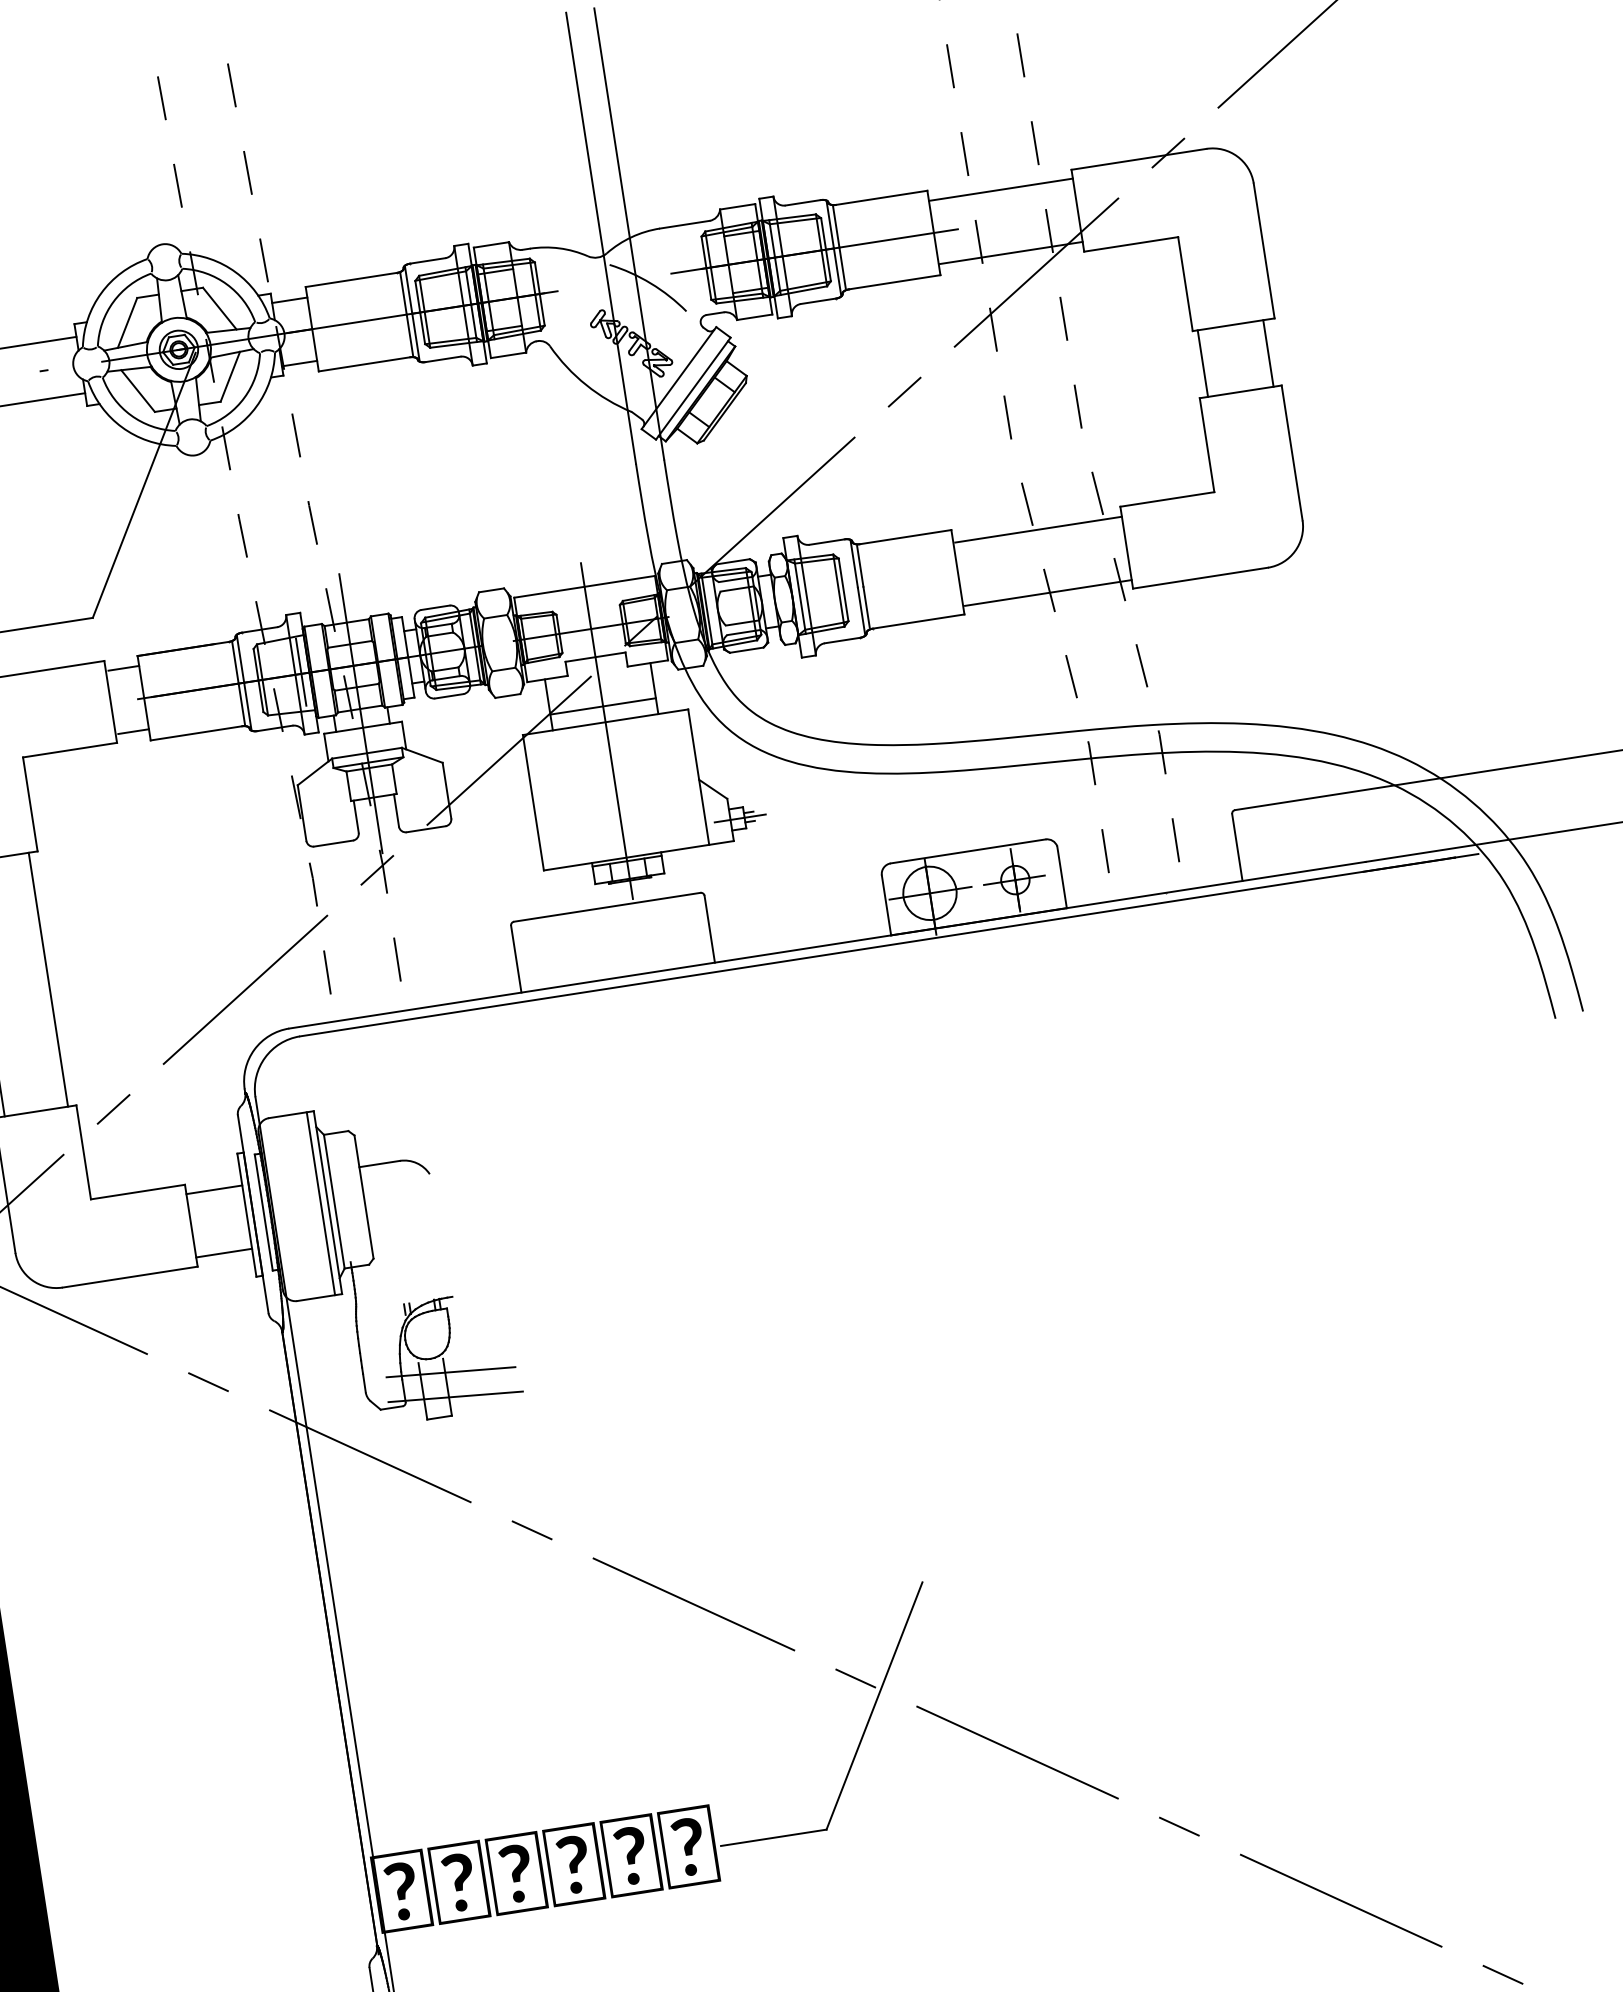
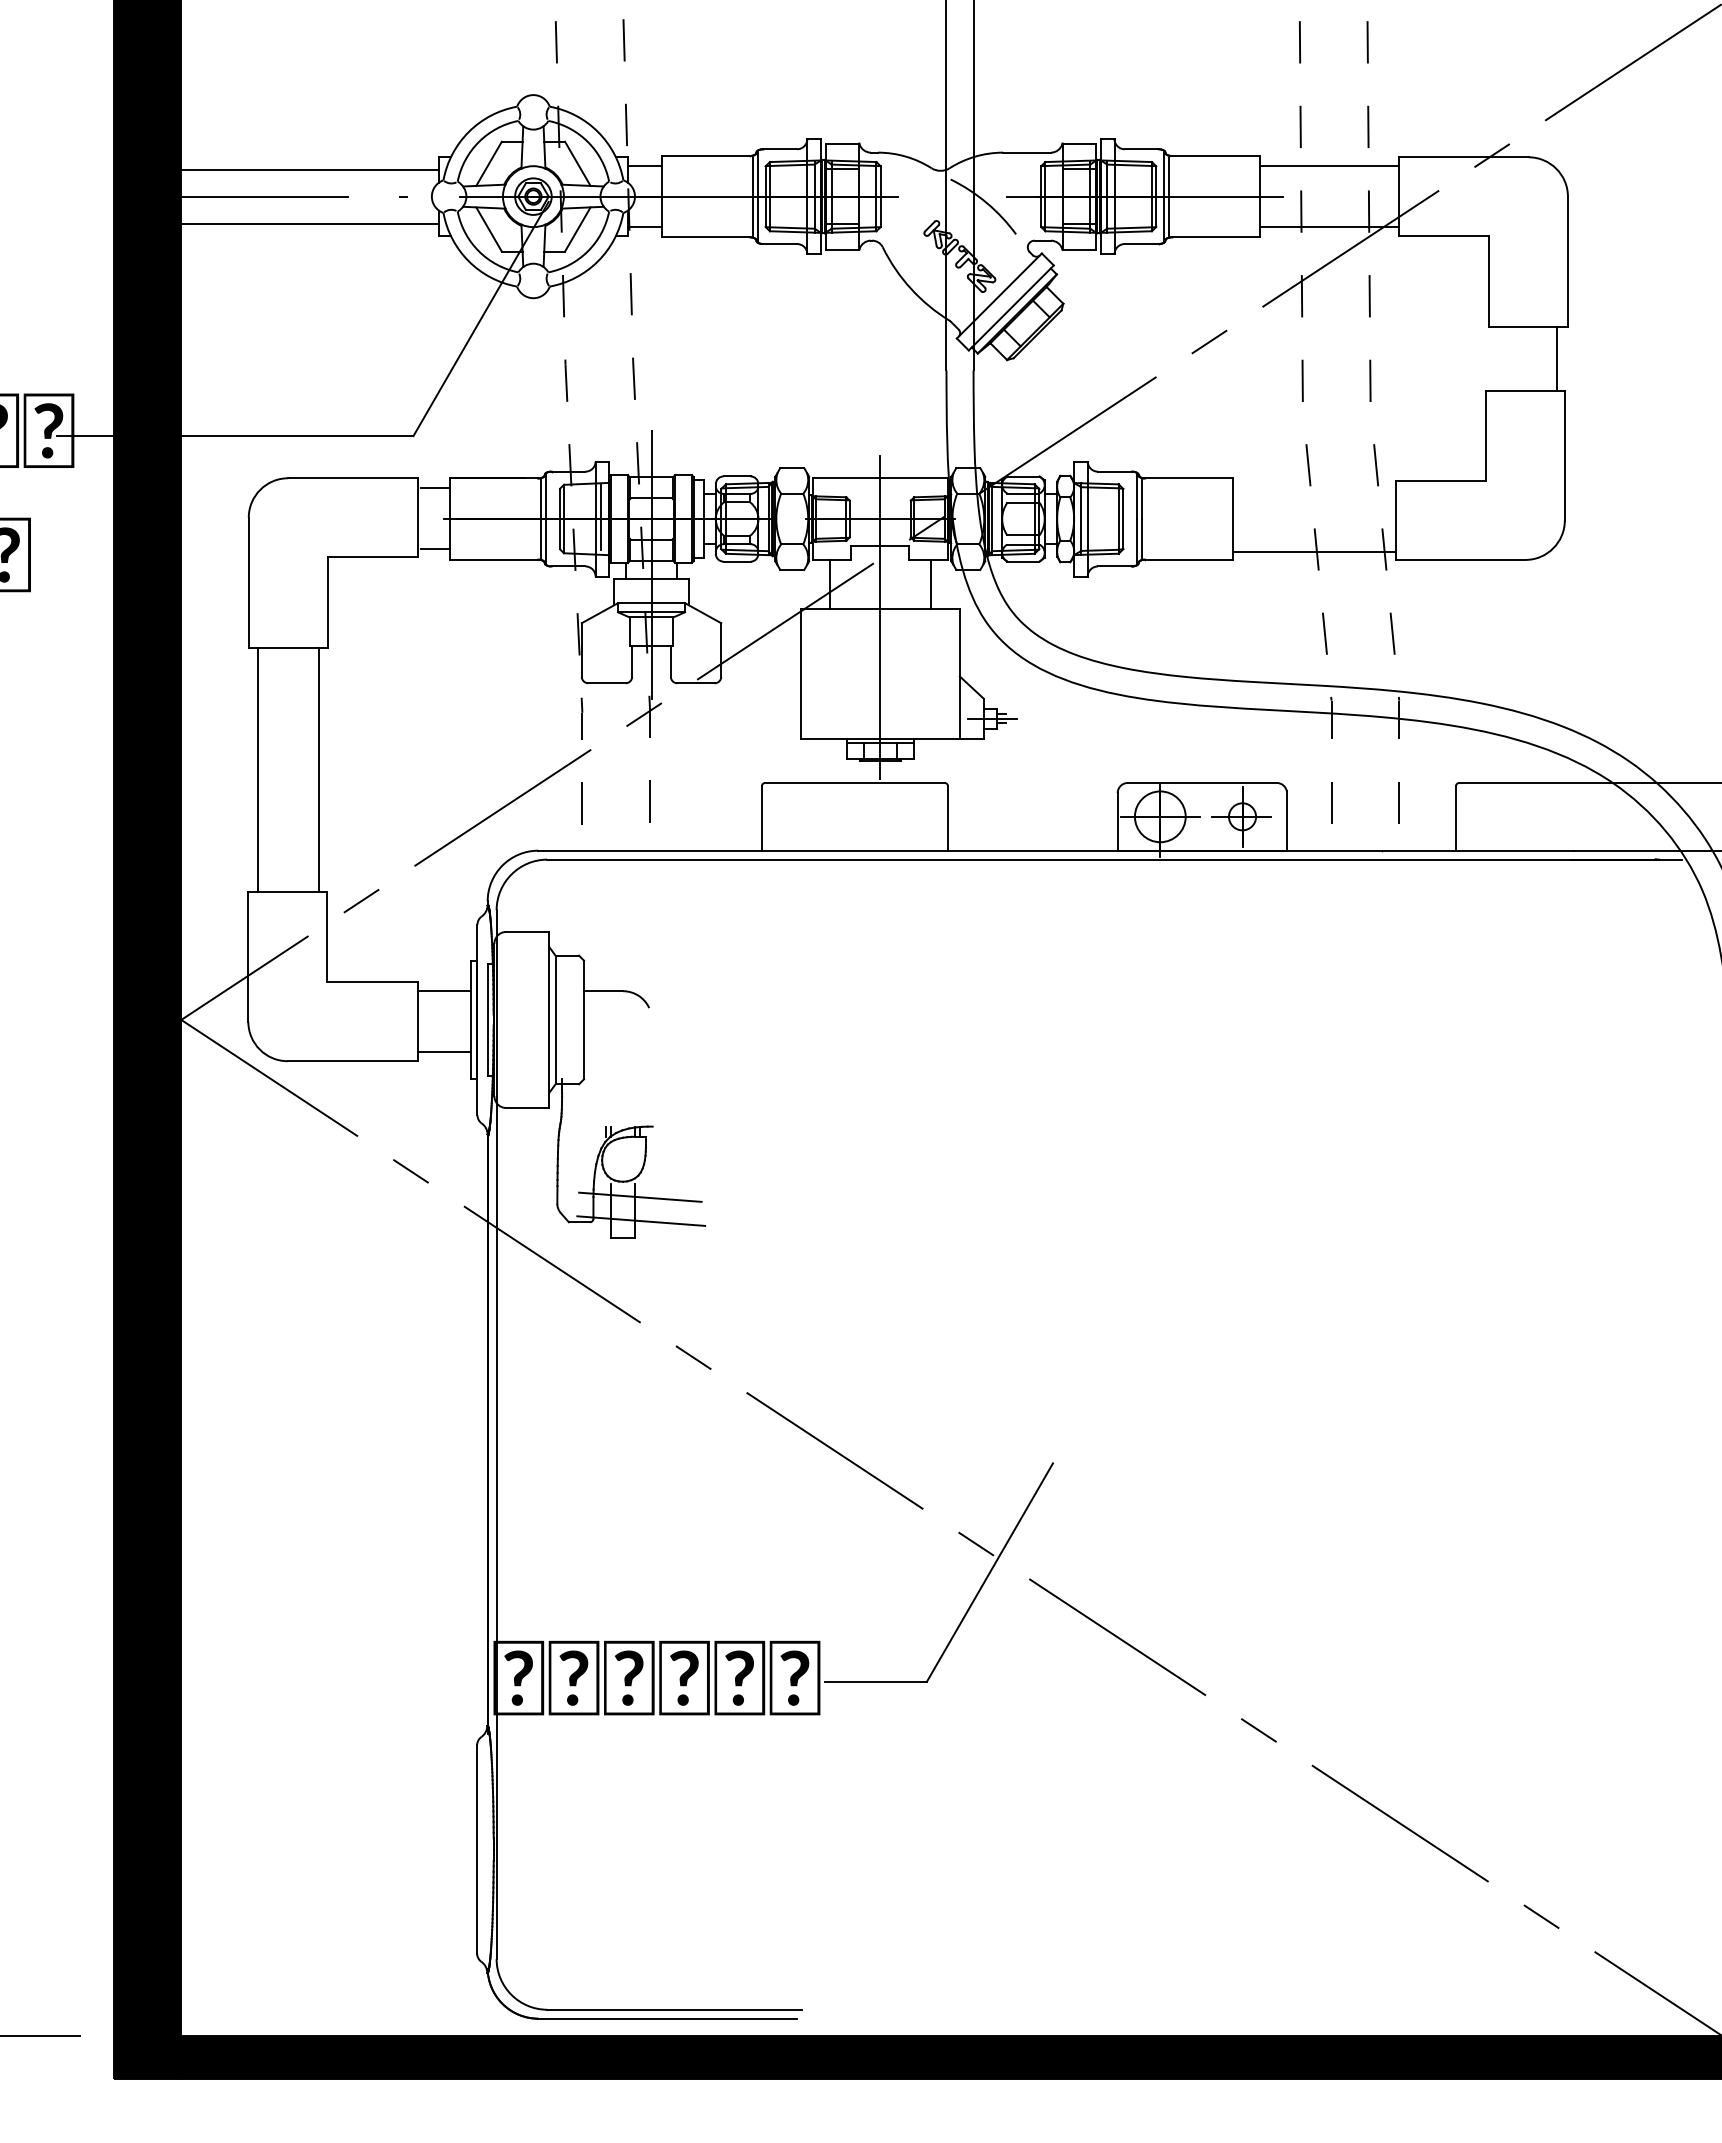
line: (1202, 363) -> (1493, 358), removed
line: (1038, 529) -> (1315, 490), removed
line: (603, 706) -> (880, 593), removed
line: (320, 1203) -> (542, 1019), removed

